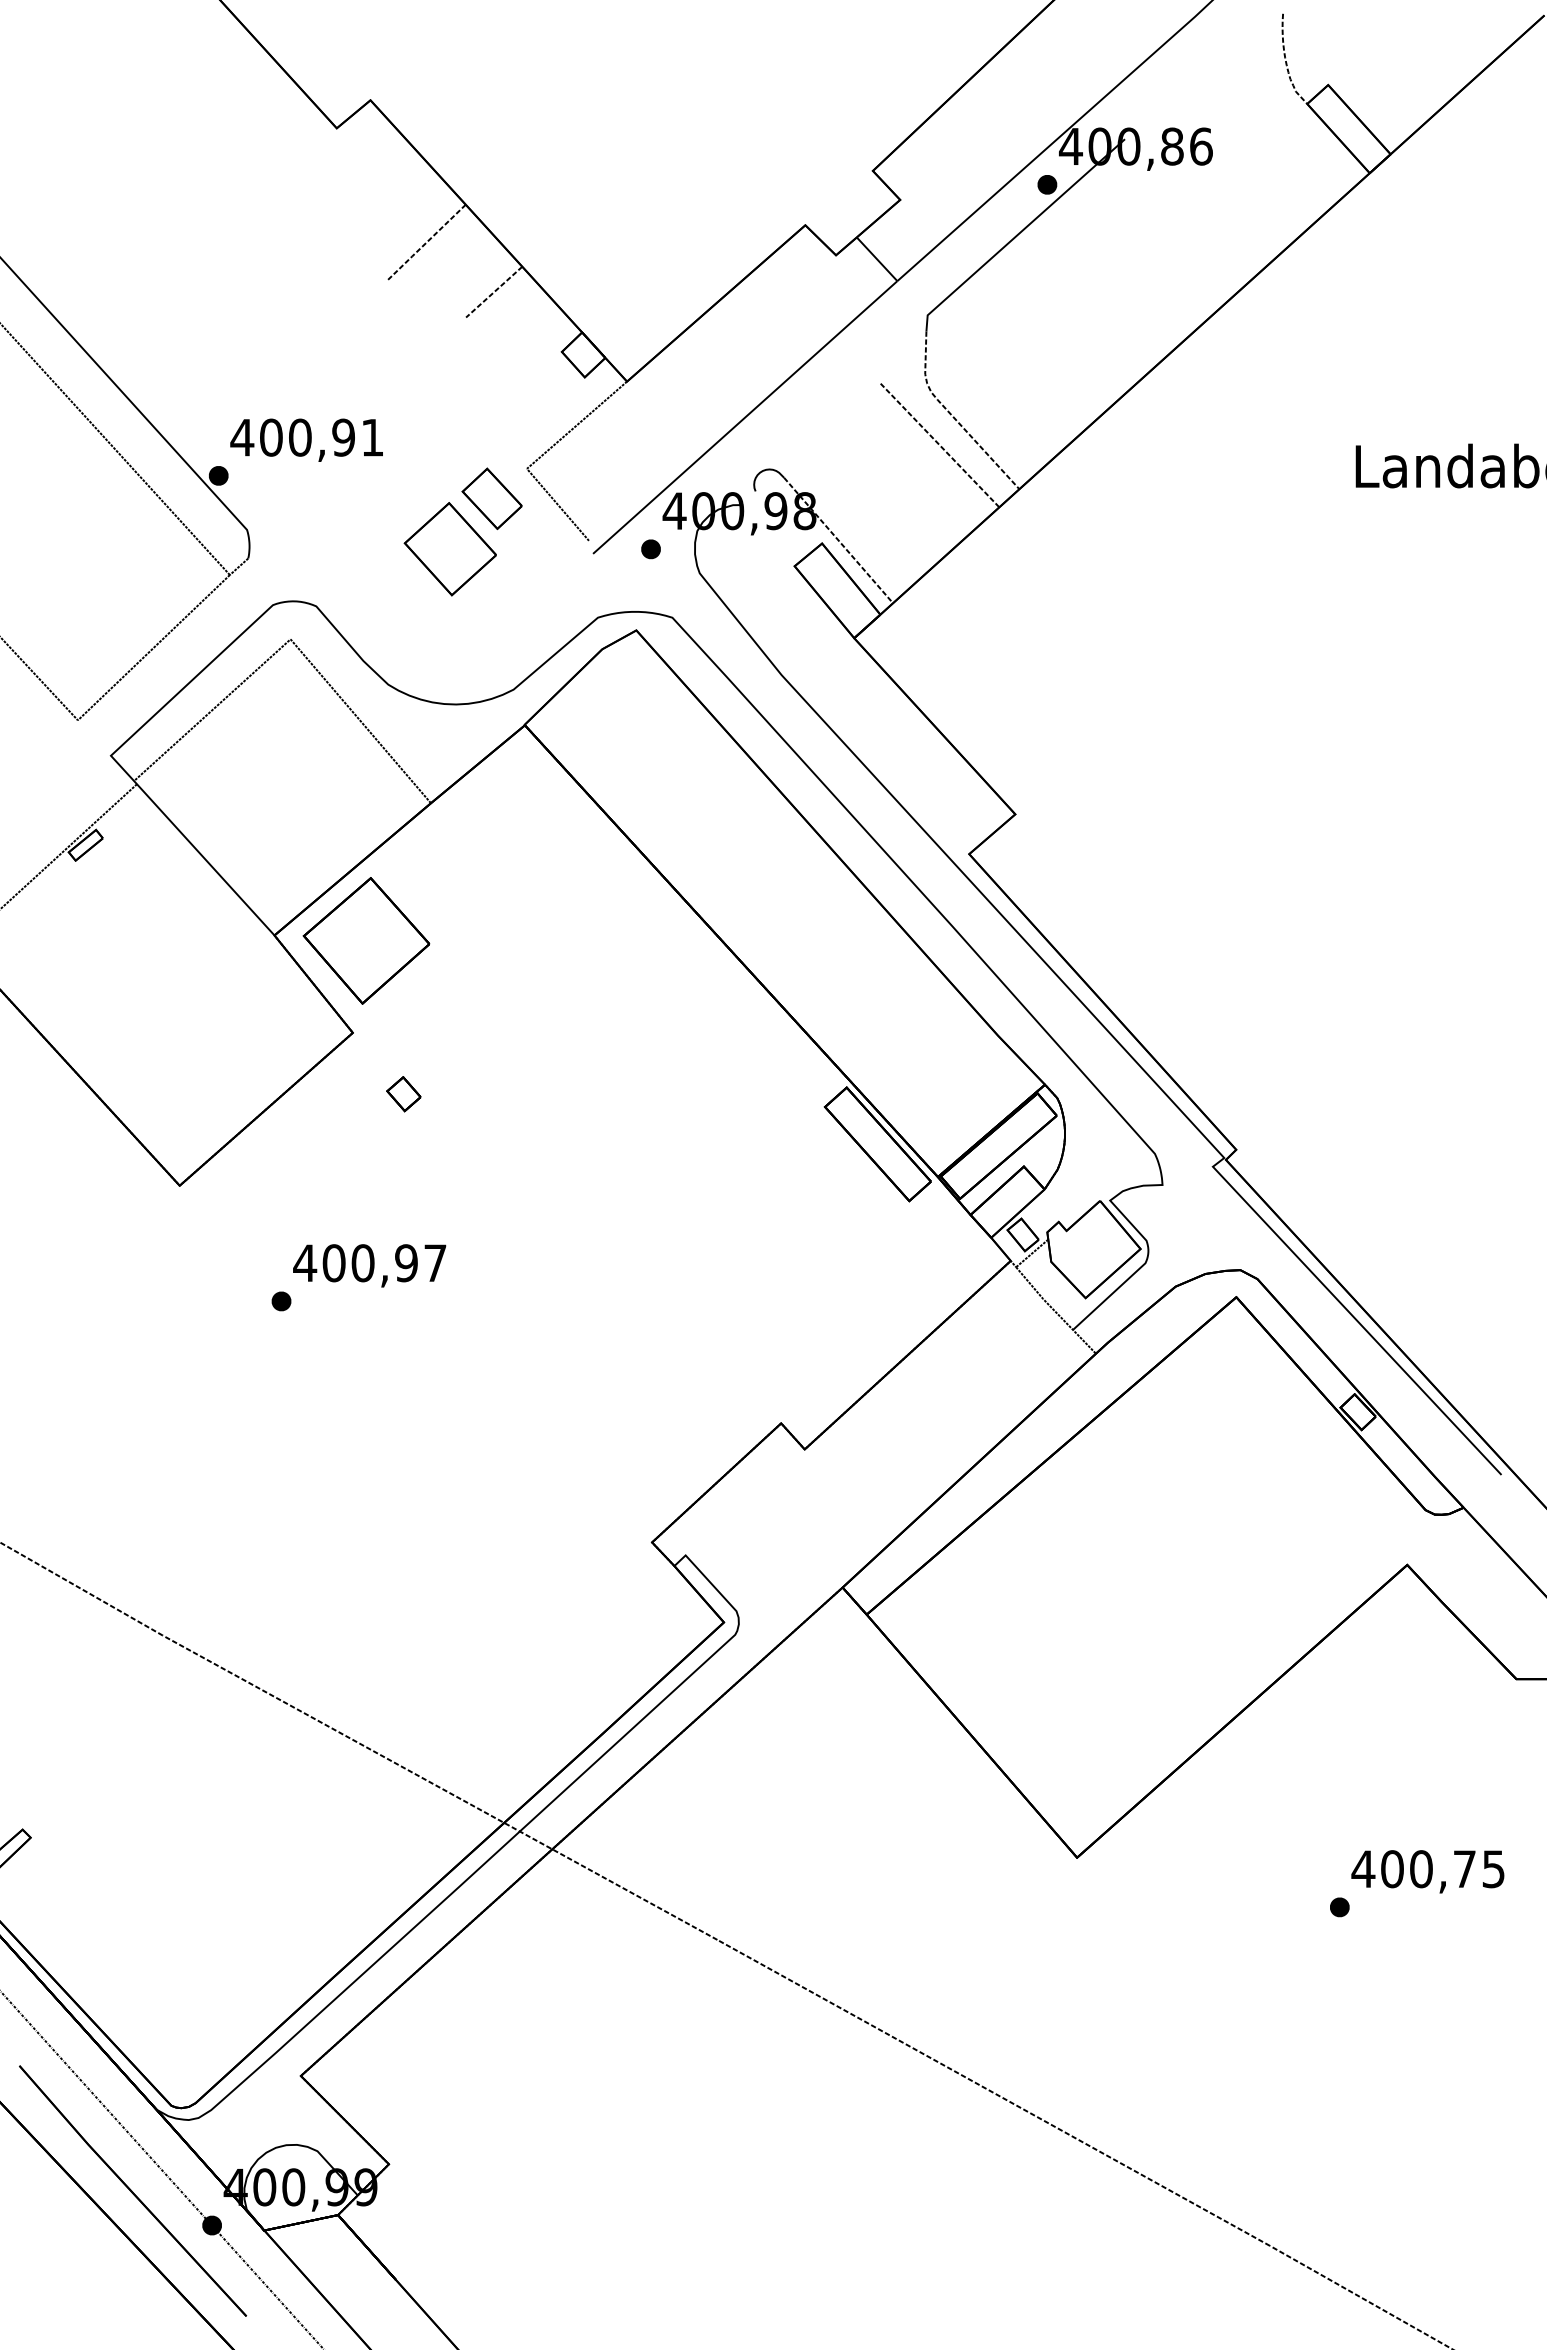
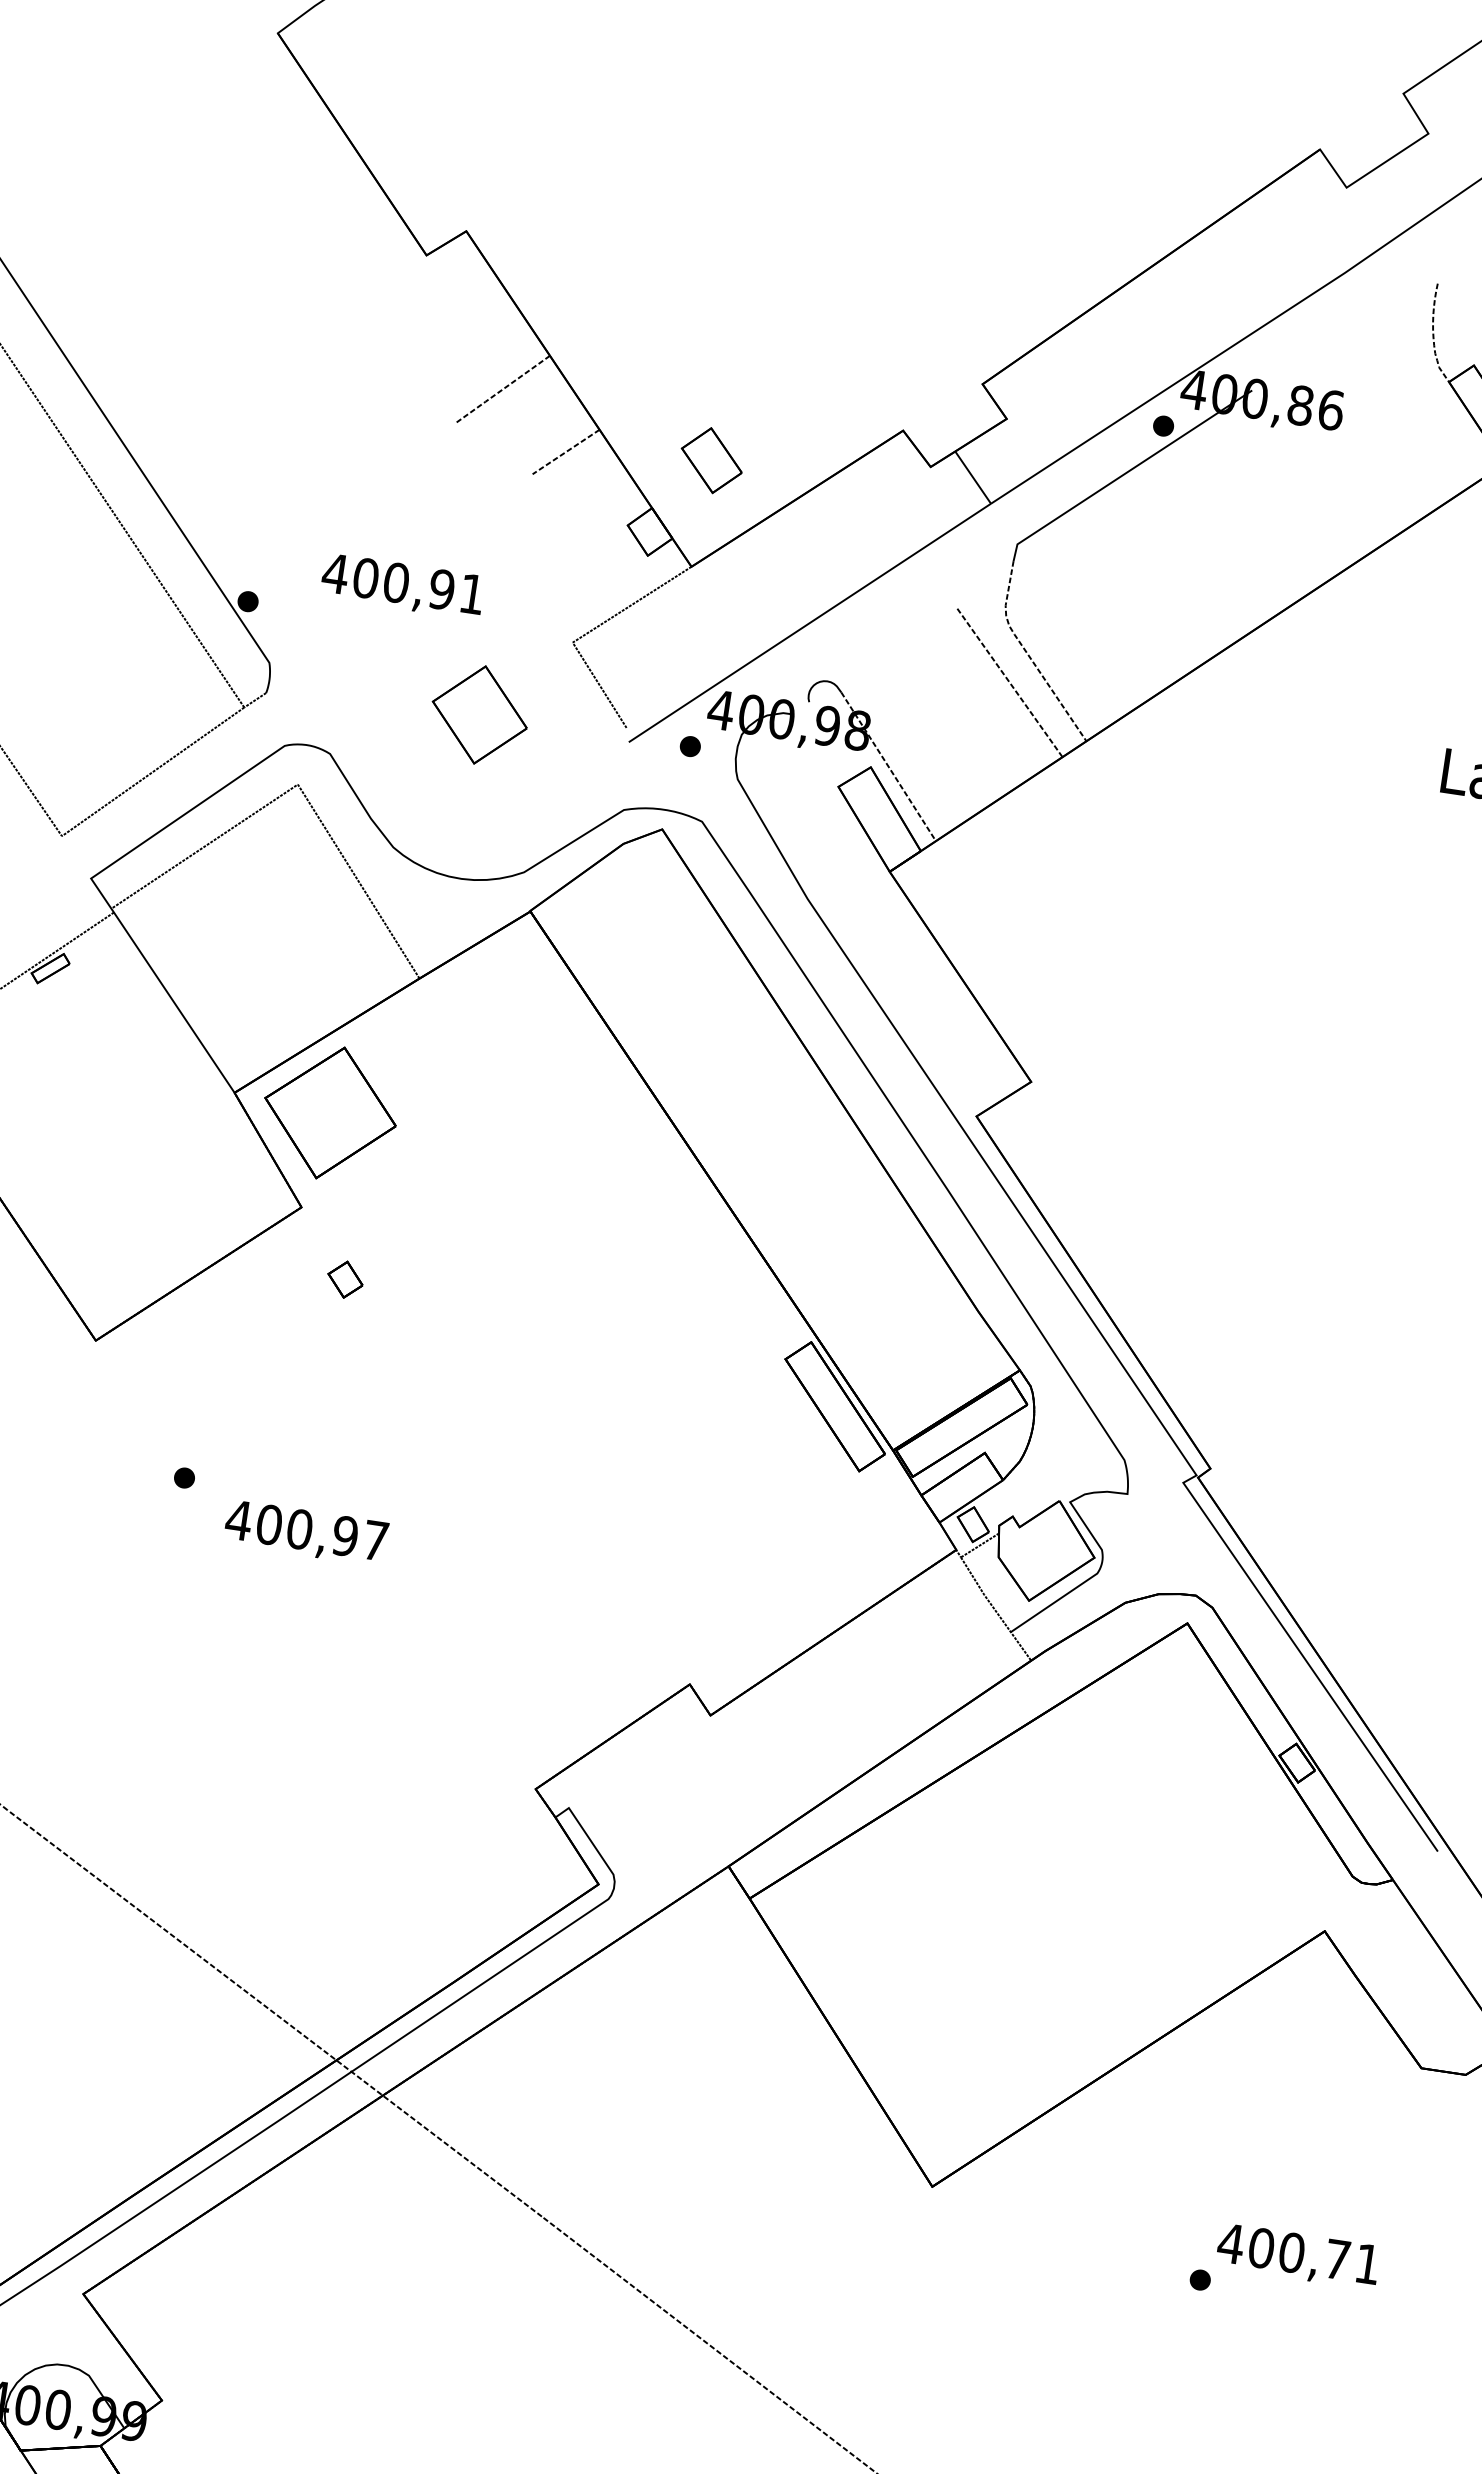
text: (306, 439) -> (402, 585), moved
part: (491, 498) -> (711, 460), moved
text: (369, 1265) -> (306, 1532), moved
text: (1493, 1869) -> (1367, 2264), 400,75 -> 400,71

